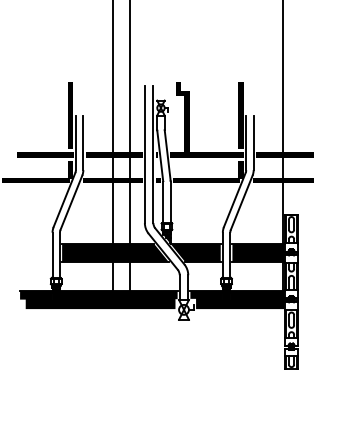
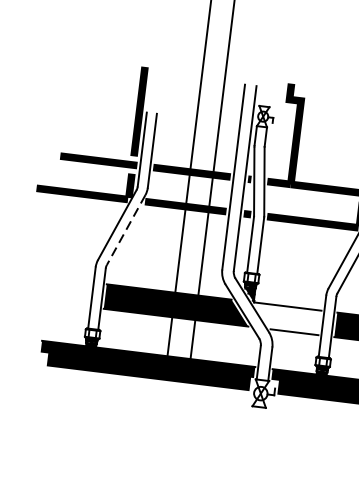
line: (71, 203) -> (126, 230), solid -> dashed
fill: (195, 253) -> (285, 319), removed

